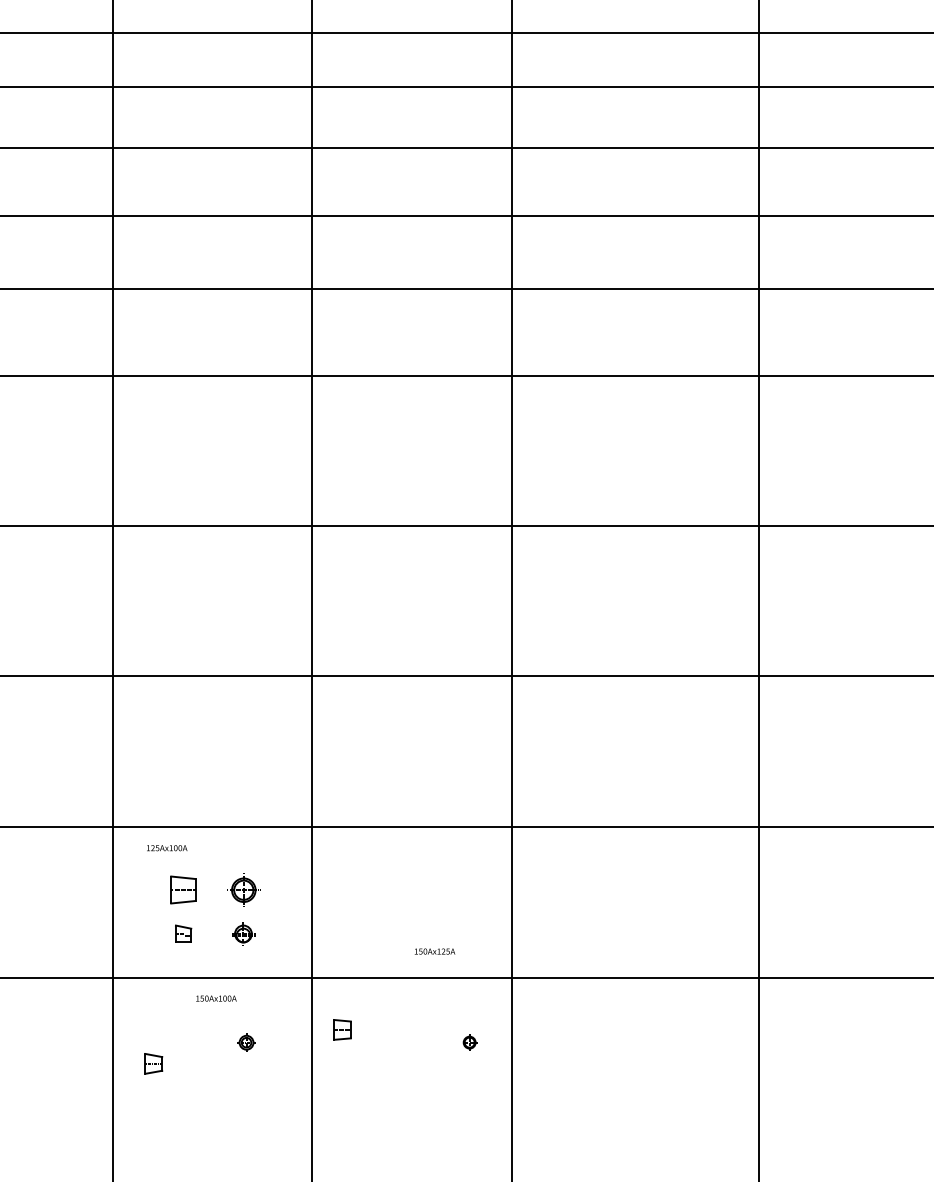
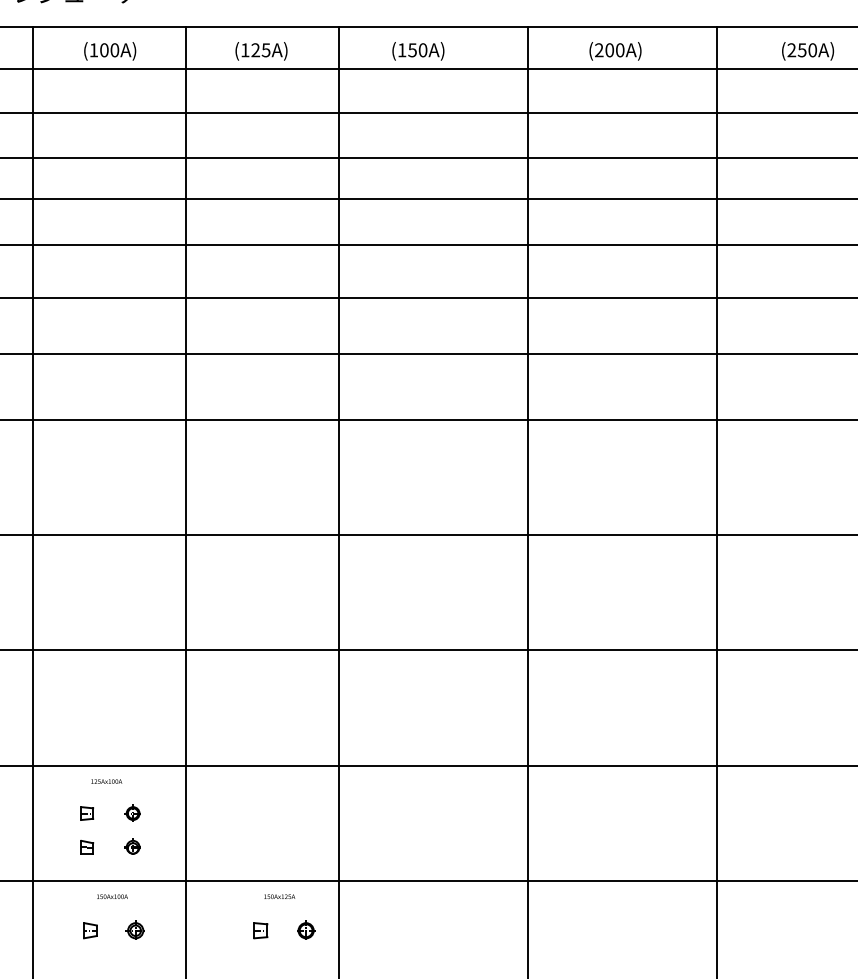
text: (166, 848) -> (106, 781), moved
part: (242, 888) -> (132, 812), size x0.71
part: (183, 889) -> (87, 813), size x0.62
text: (434, 951) -> (279, 896), moved
part: (341, 1029) -> (260, 930), moved
part: (245, 1041) -> (134, 929), size x1.43
part: (469, 1041) -> (306, 929), size x1.67
part: (153, 1063) -> (90, 930), moved

